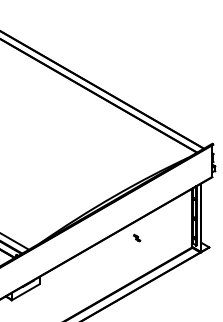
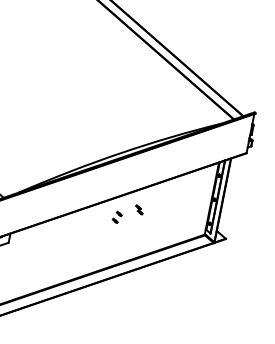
part: (120, 247) -> (116, 217), added

